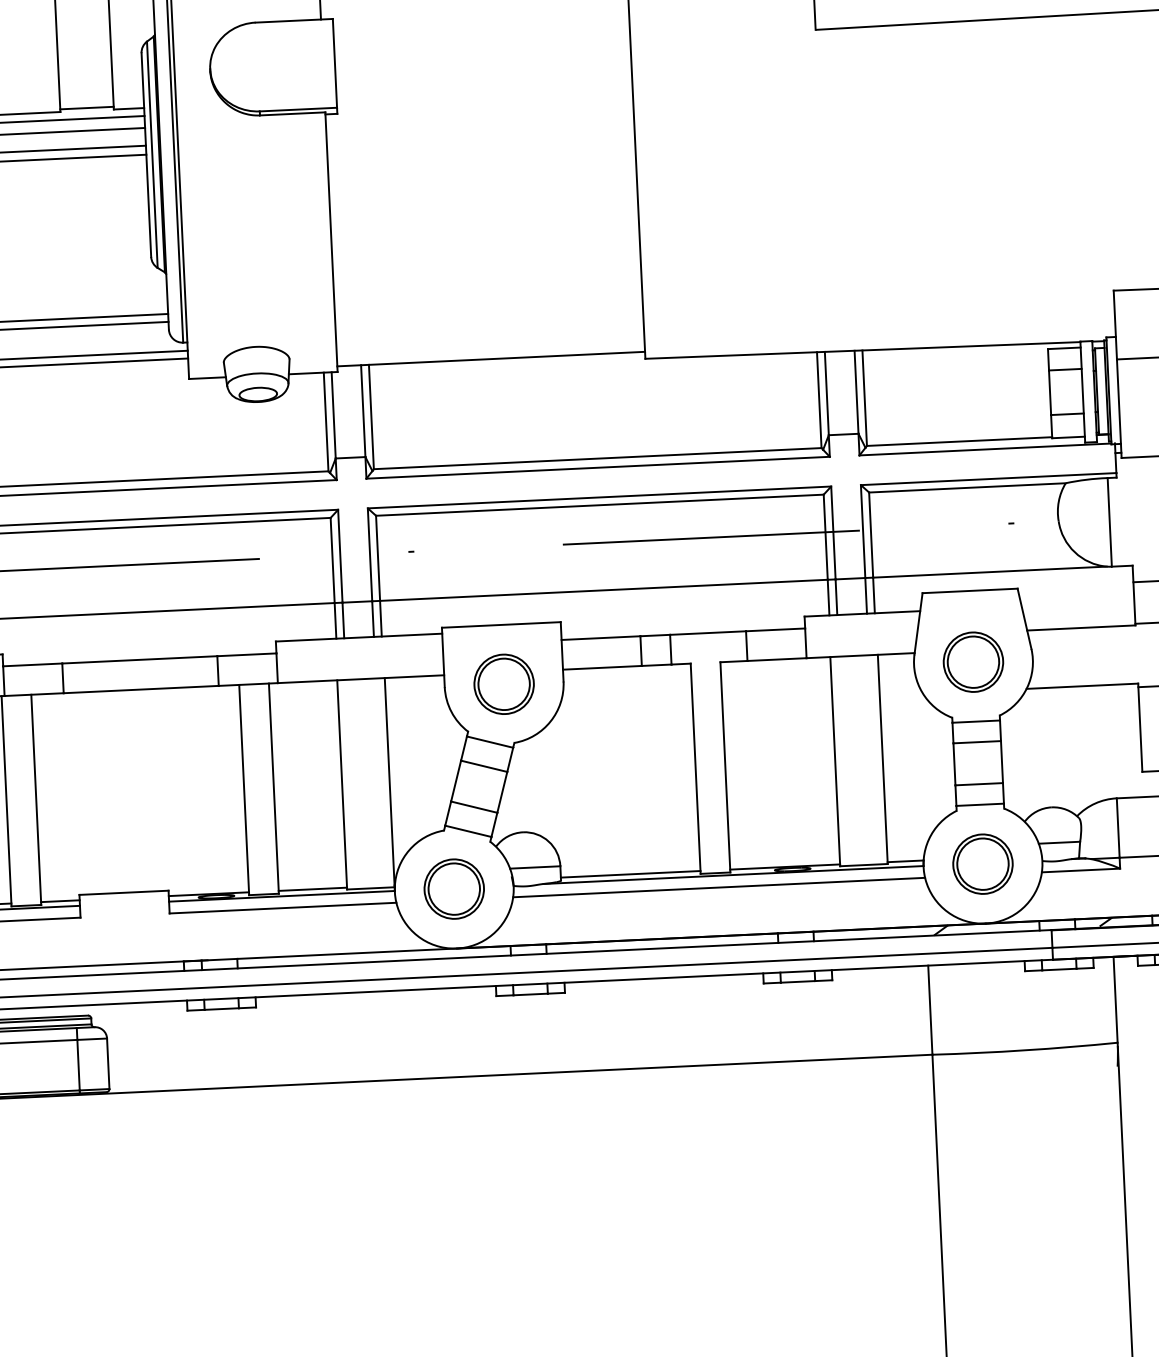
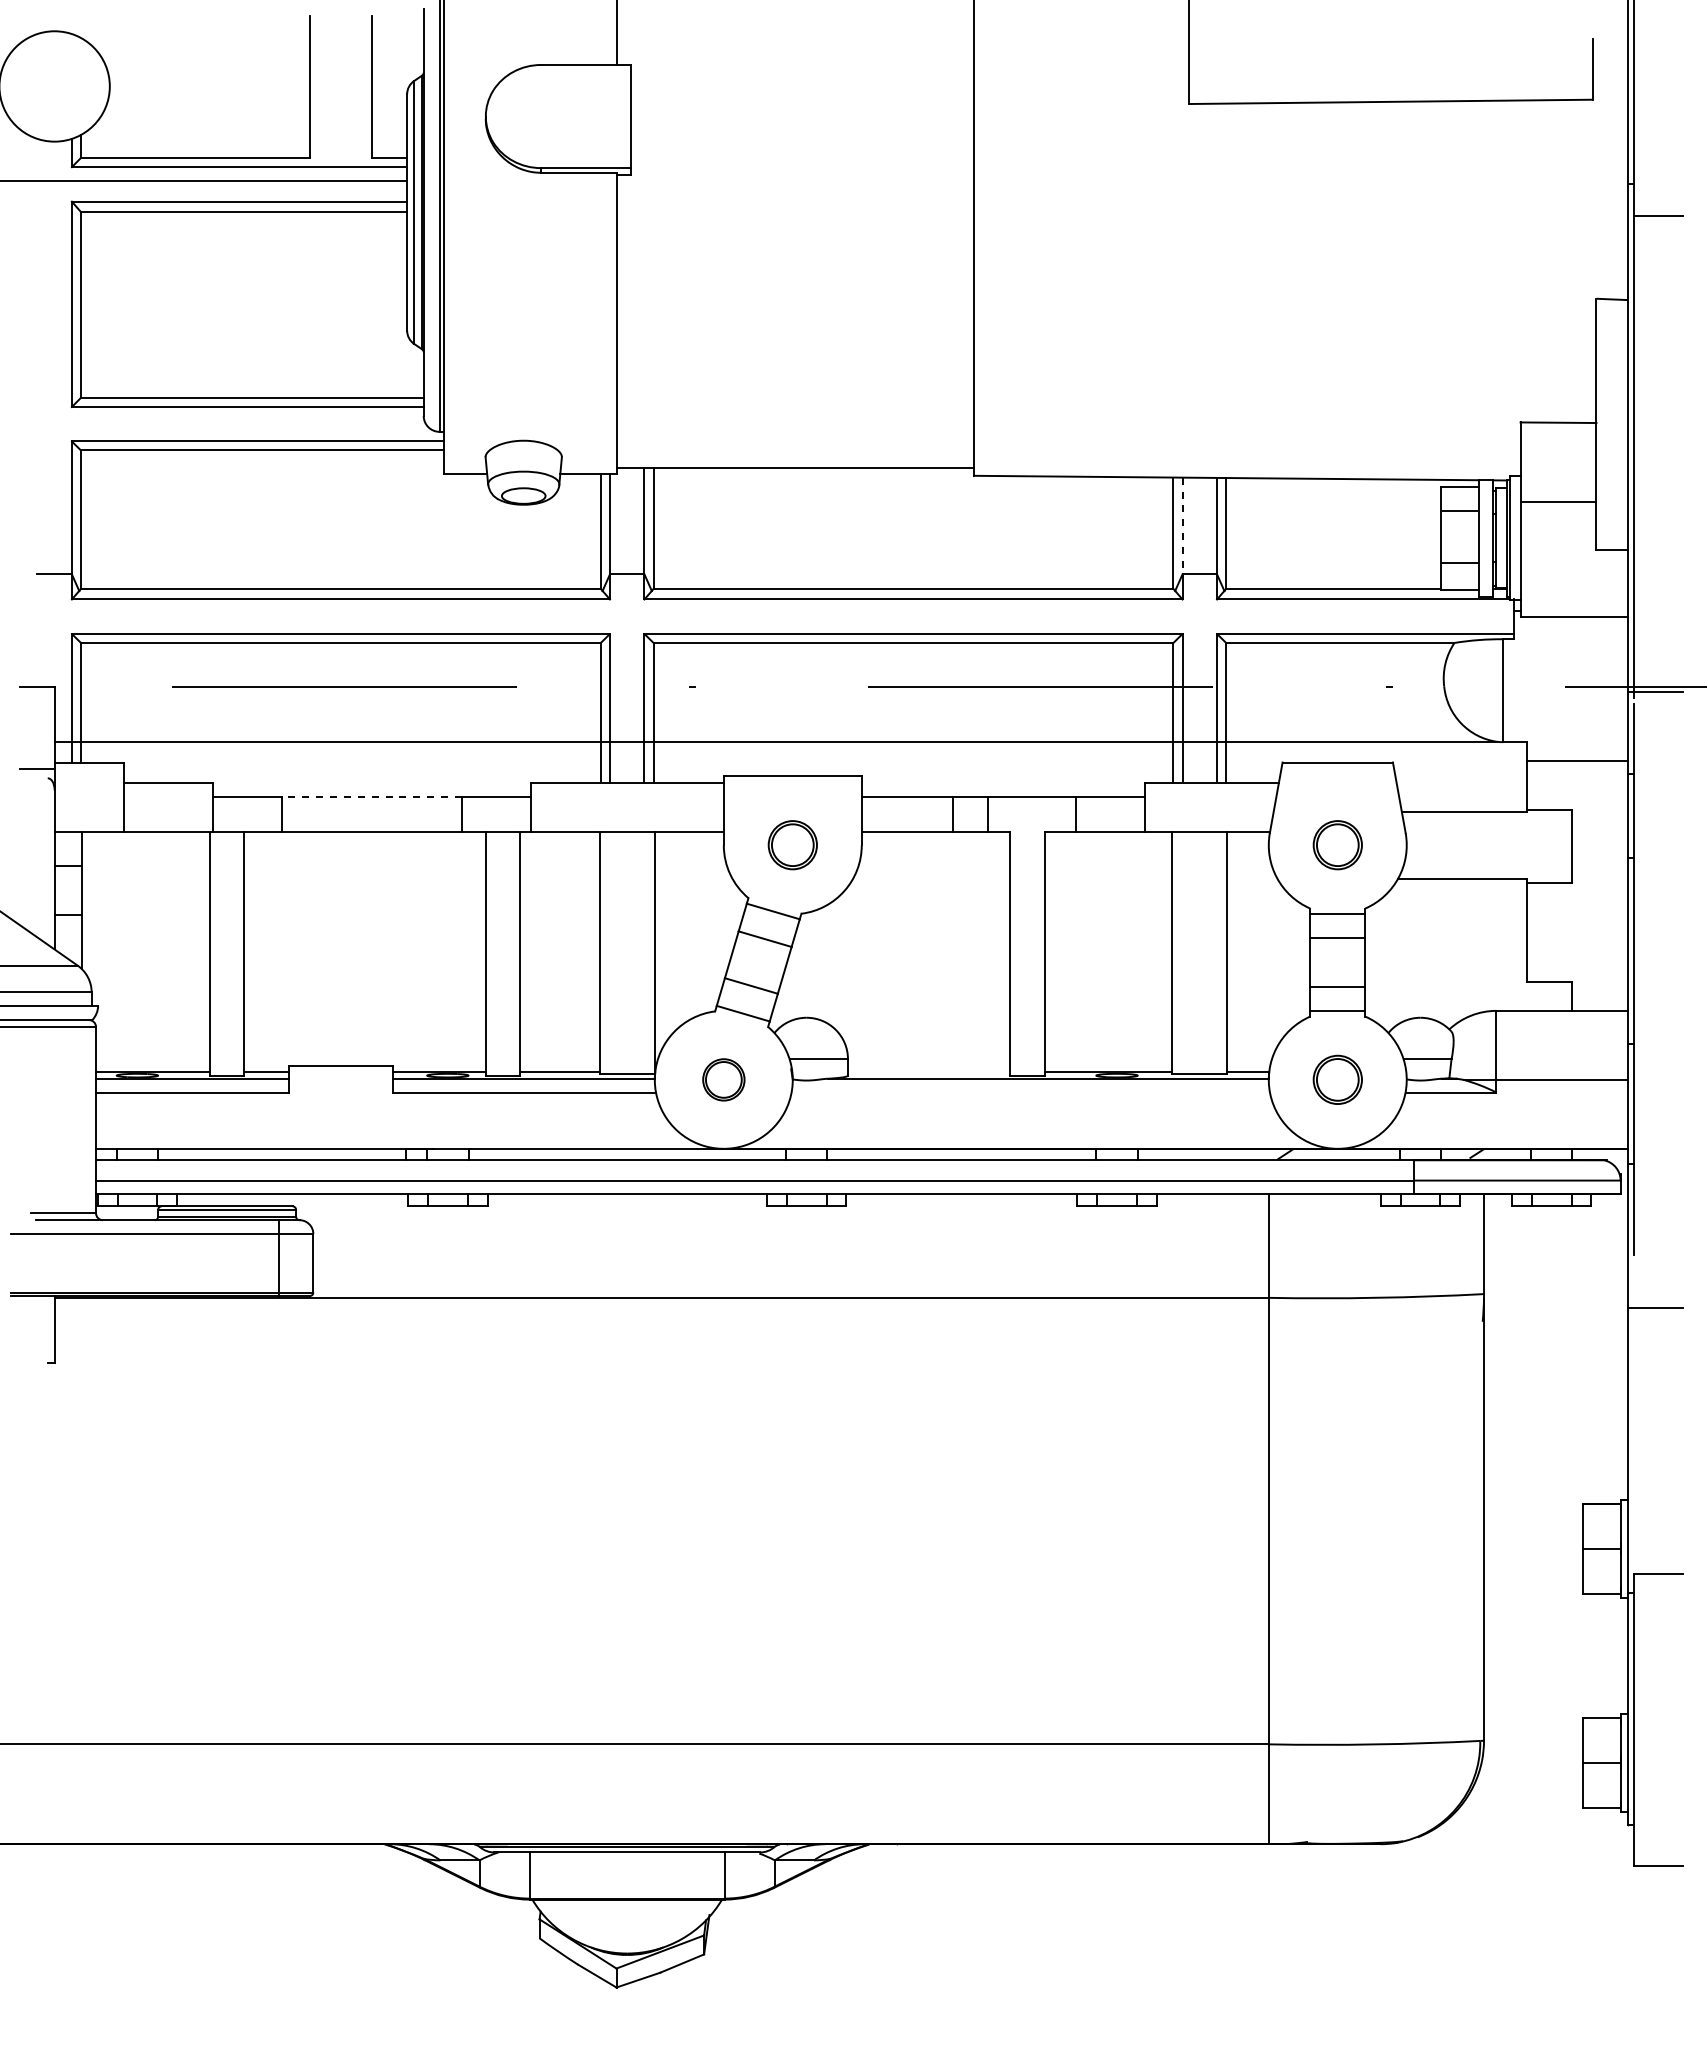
line: (86, 107) -> (340, 154), removed
line: (826, 393) -> (1182, 526), solid -> dashed
line: (139, 660) -> (371, 797), solid -> dashed
part: (973, 661) -> (1337, 844), size x0.7
part: (503, 683) -> (792, 844), size x0.7
part: (982, 863) -> (1337, 1079), size x0.7
line: (630, 874) -> (928, 1072), removed
line: (718, 887) -> (1030, 1092), removed
part: (454, 888) -> (723, 1079), size x0.6

